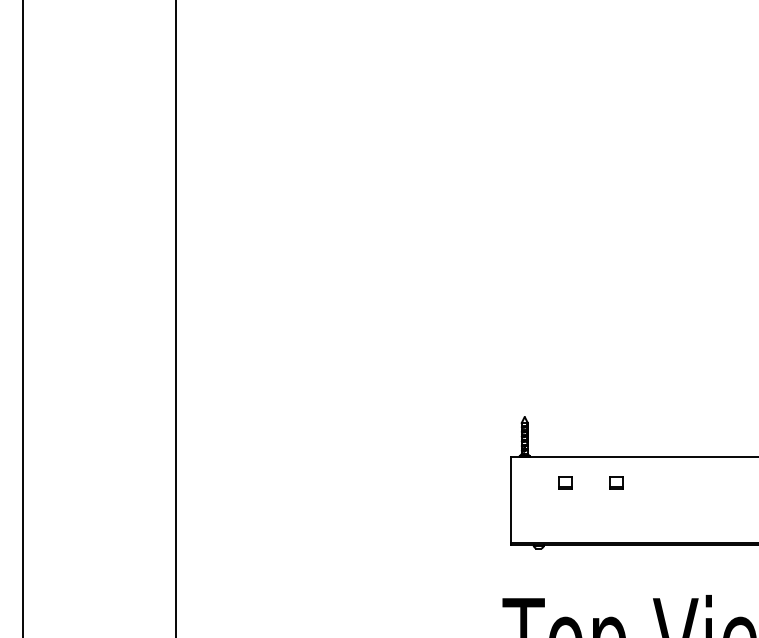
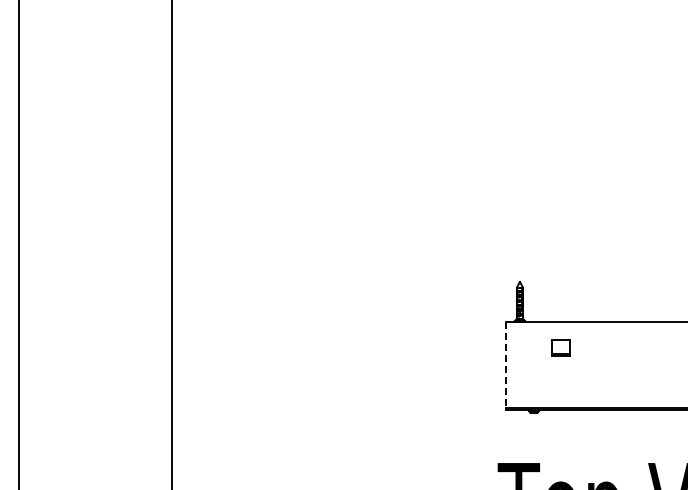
part: (565, 482) -> (560, 347), size x1.4
part: (616, 482) -> (611, 347), removed
line: (510, 499) -> (505, 364), solid -> dashed

